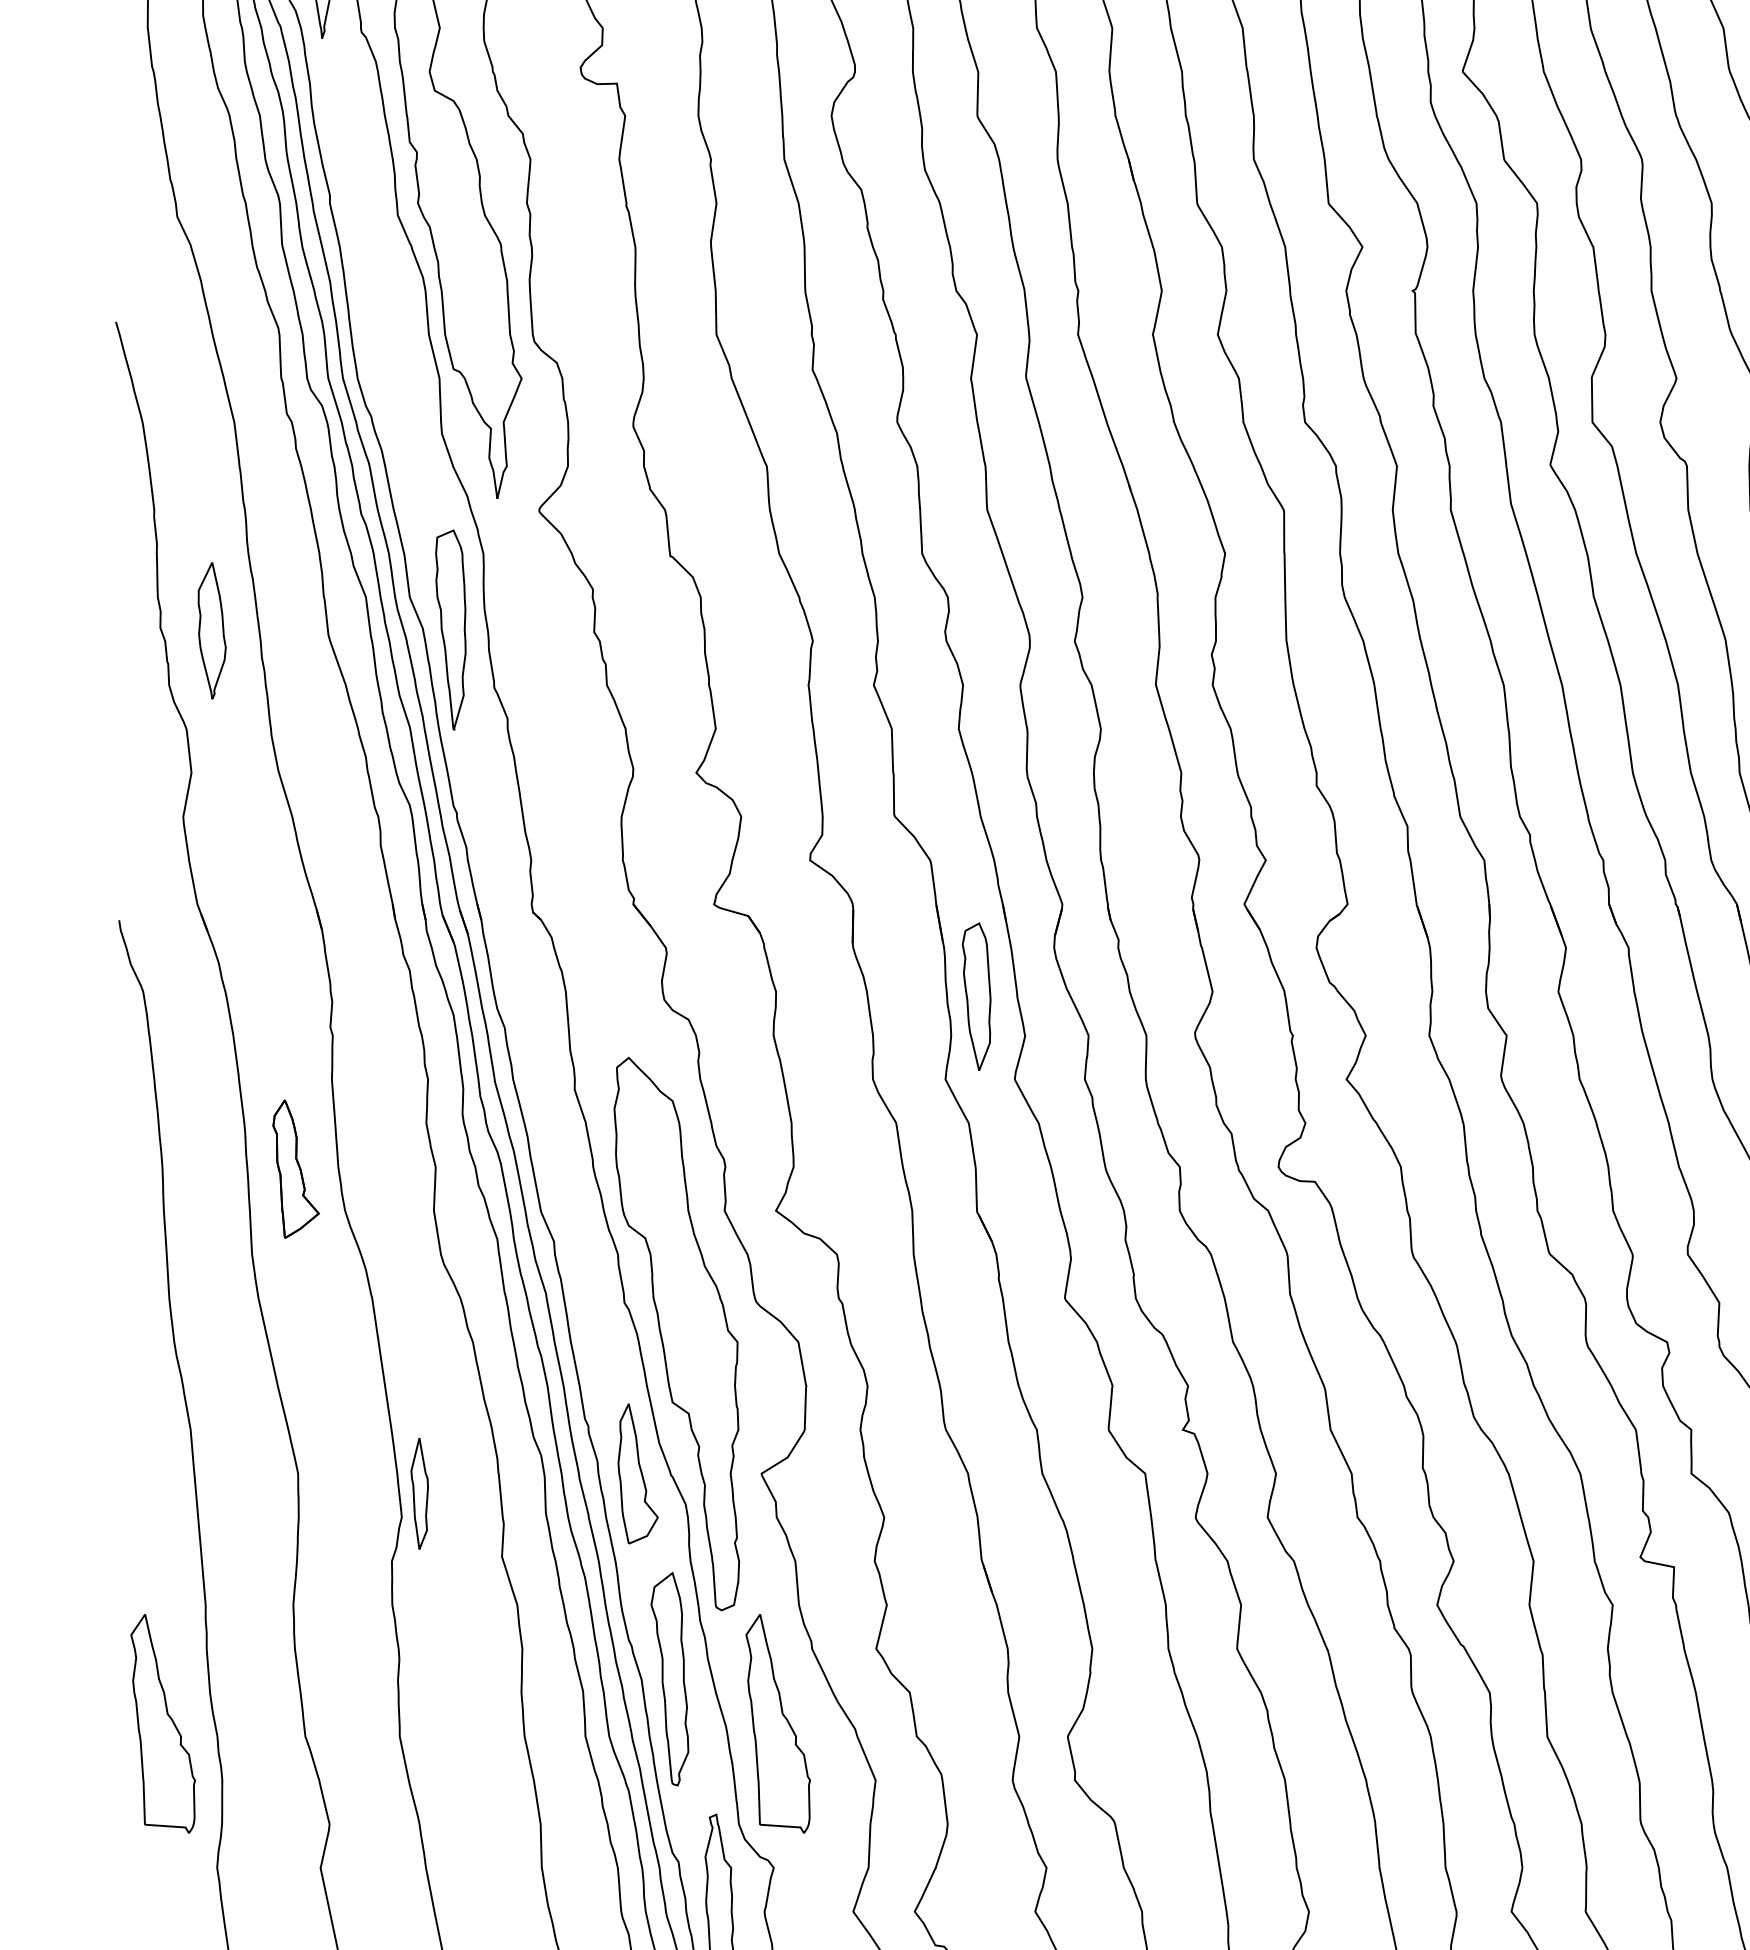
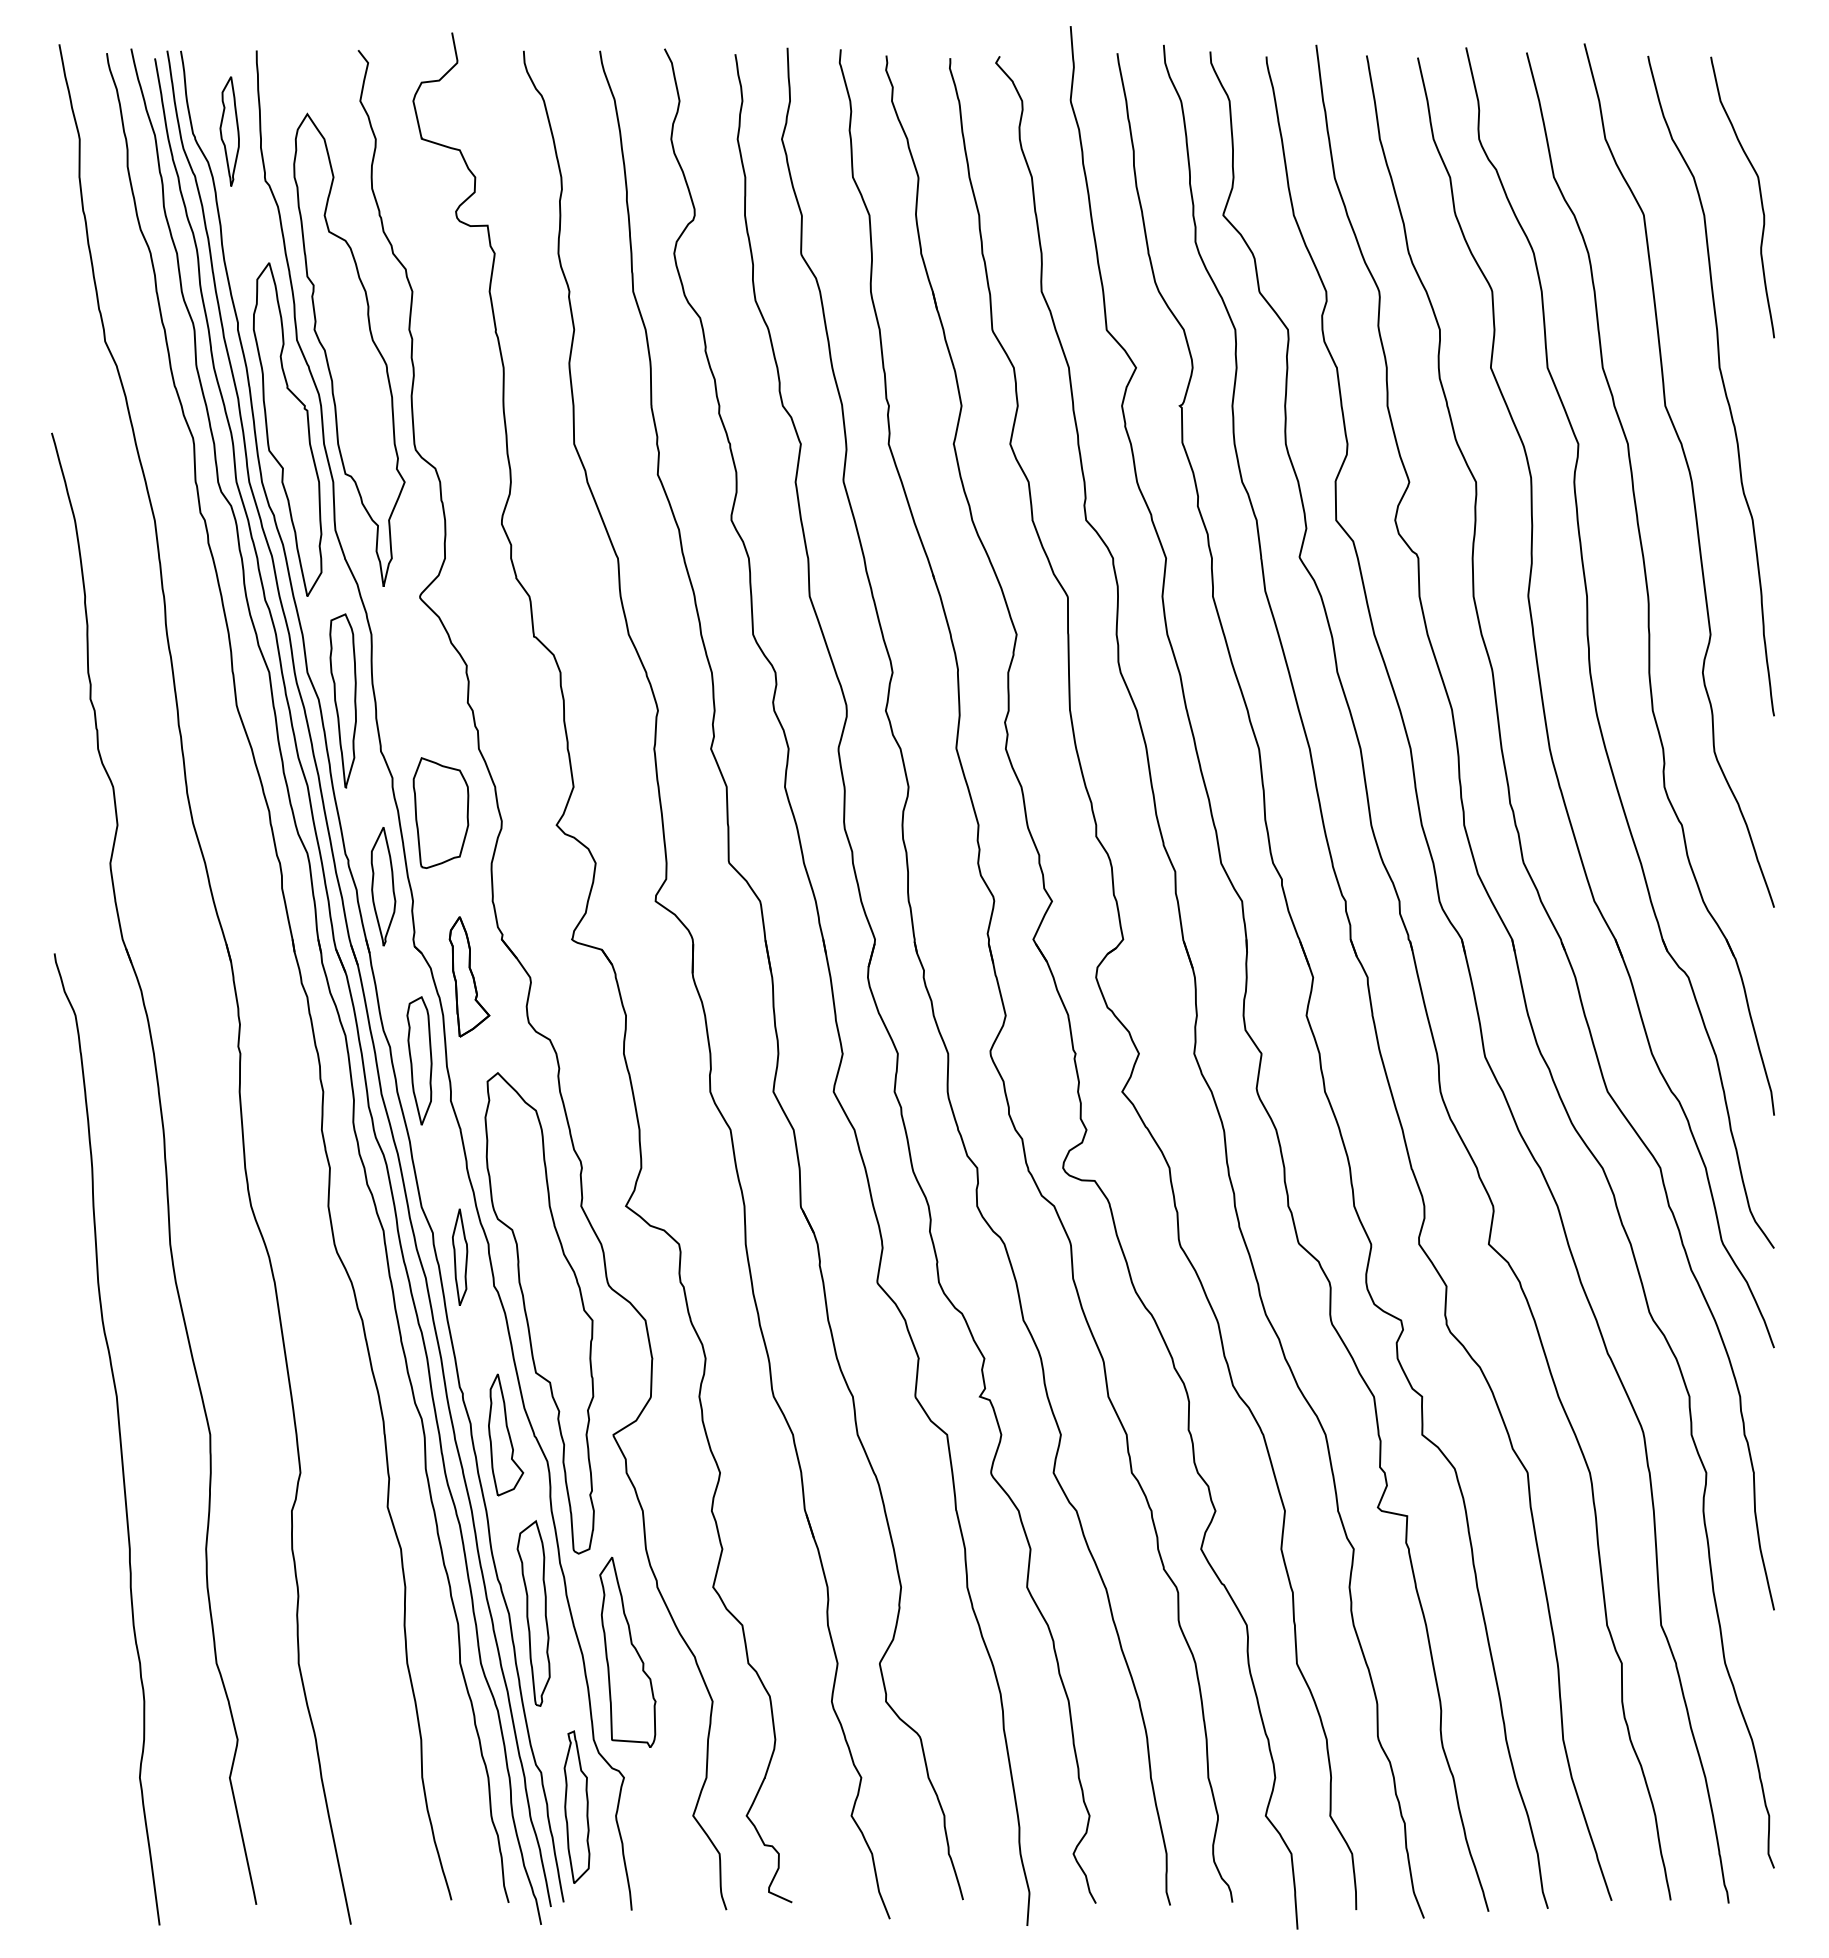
part: (386, 317) -> (287, 429), added
part: (212, 630) -> (383, 886), moved
part: (562, 758) -> (440, 812), added
part: (976, 996) -> (419, 1060), moved
part: (296, 1168) -> (469, 976), moved
part: (420, 1492) -> (460, 1256), moved
part: (162, 1722) -> (92, 1651), removed

